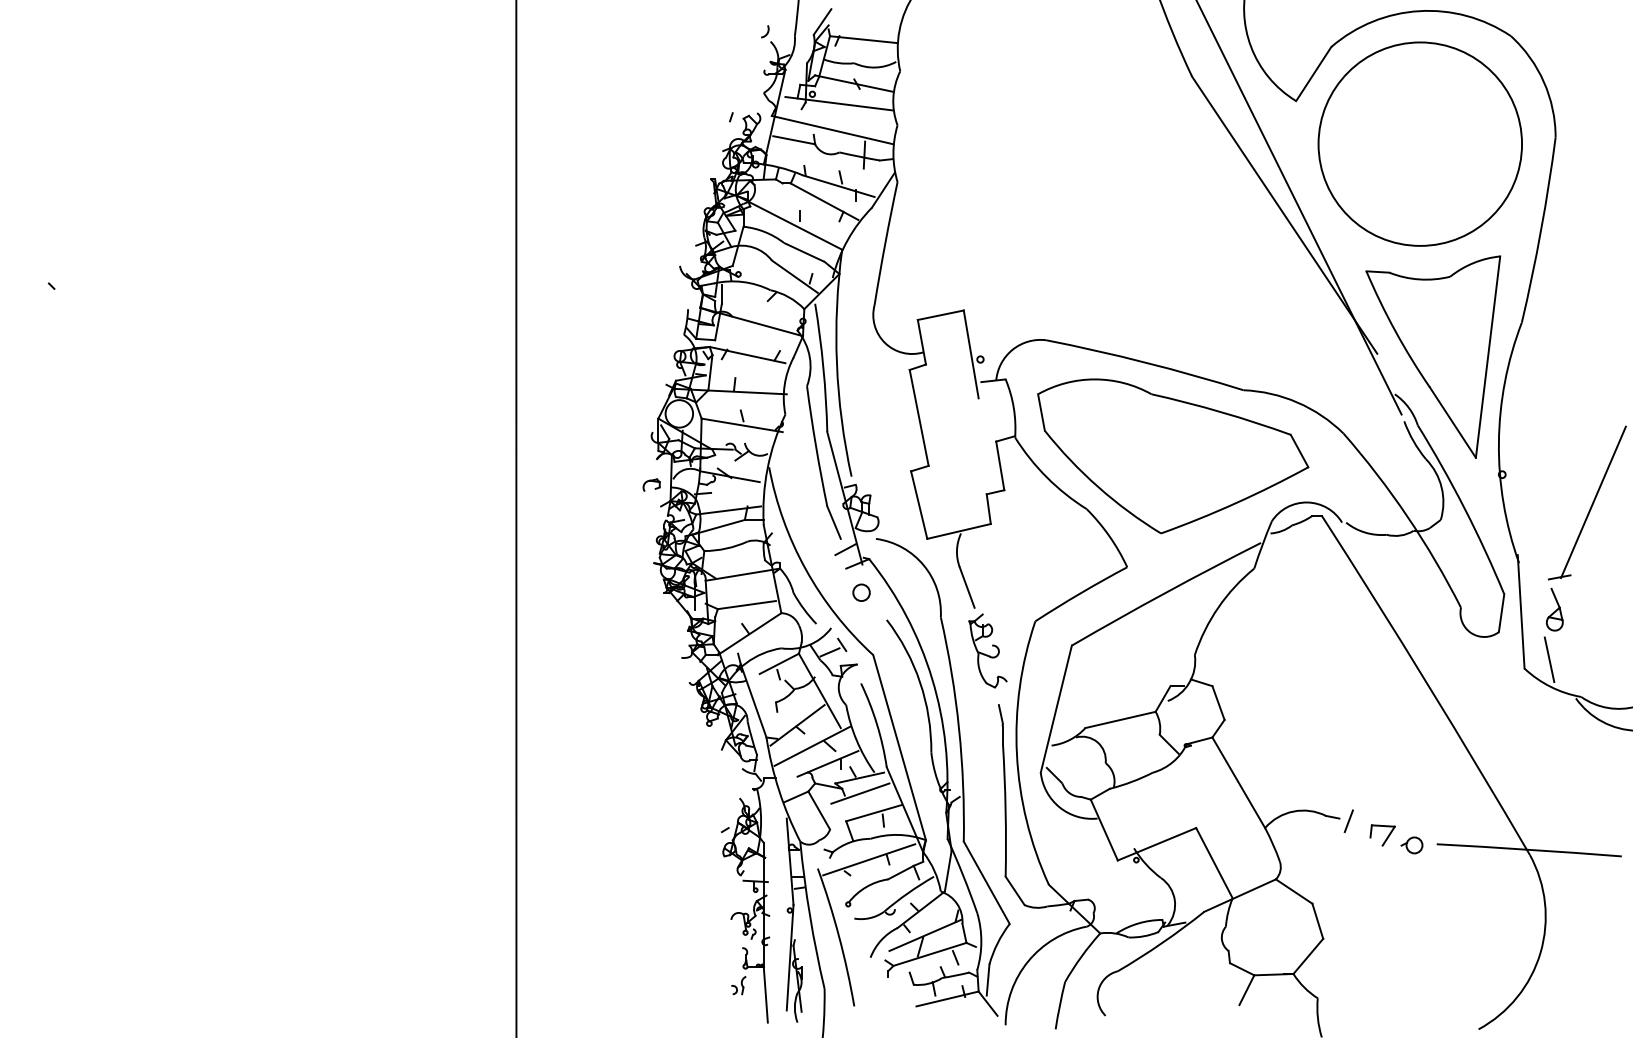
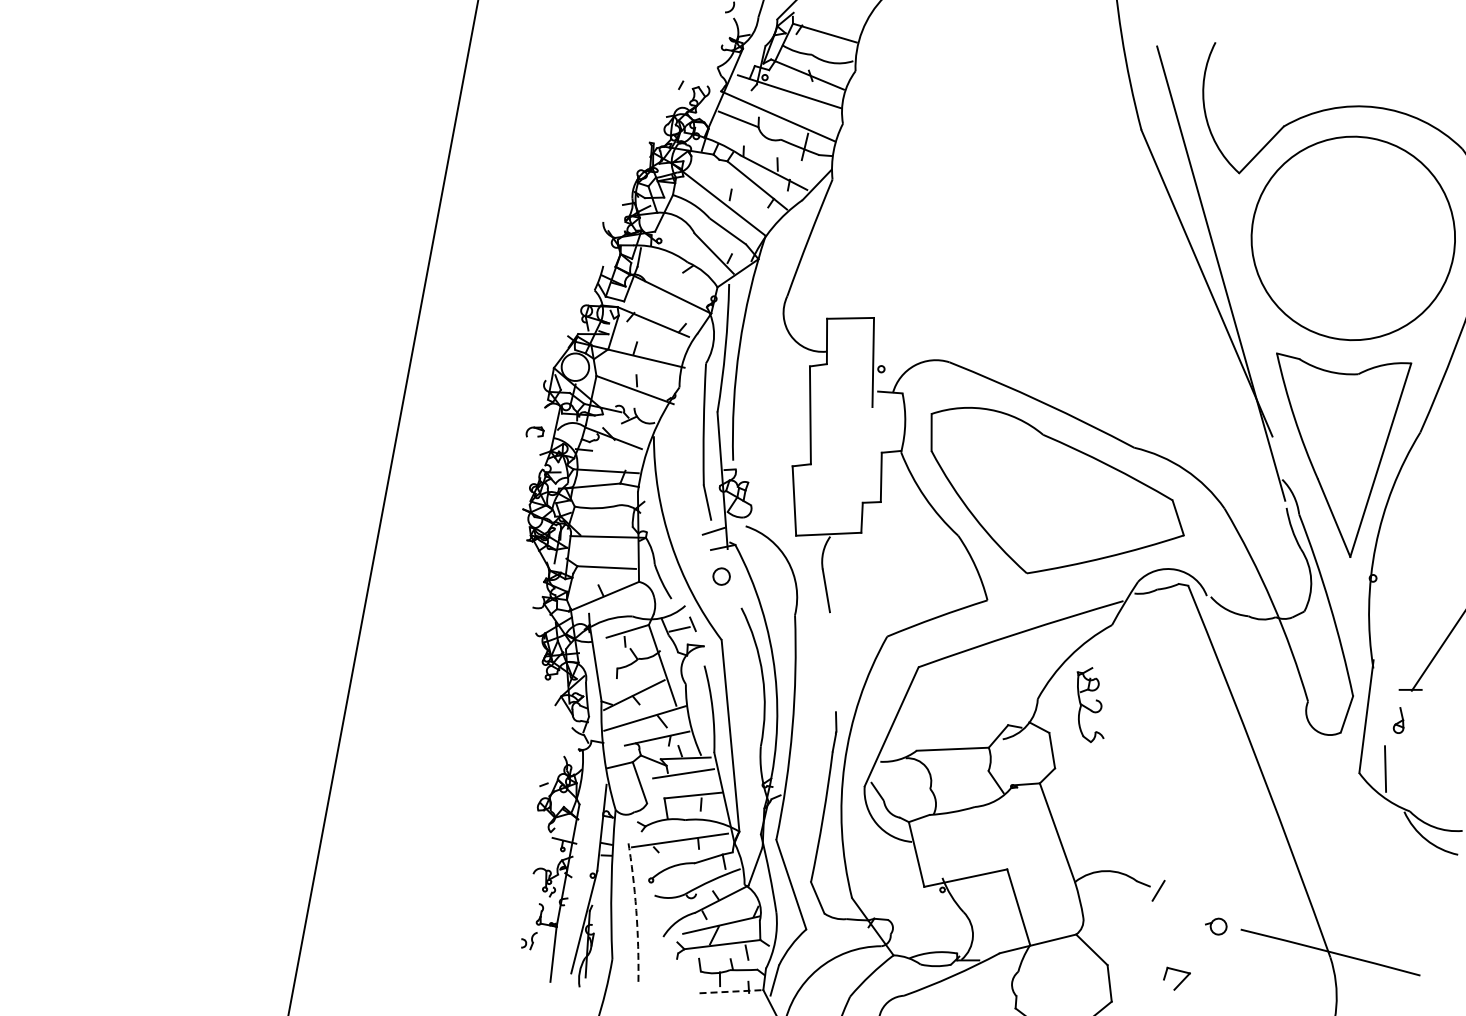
part: (1554, 609) -> (1399, 720), size x0.6
part: (987, 650) -> (1090, 704), moved
part: (1382, 835) -> (1176, 979), moved
arc: (839, 936) -> (636, 910), solid -> dashed
line: (947, 998) -> (731, 991), solid -> dashed

